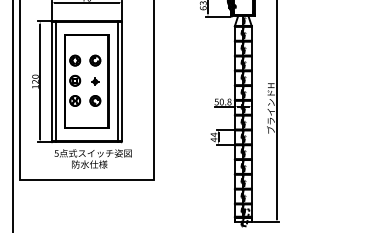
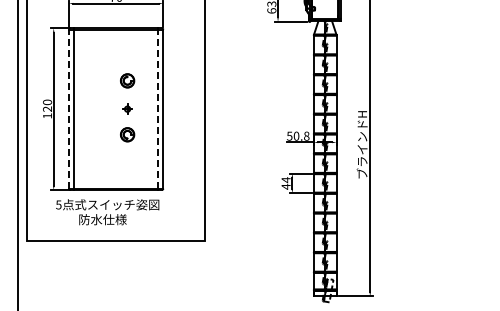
part: (86, 81) -> (115, 108), removed
line: (51, 82) -> (68, 109), solid -> dashed
line: (117, 82) -> (157, 109), solid -> dashed
text: (93, 159) -> (107, 212), moved

